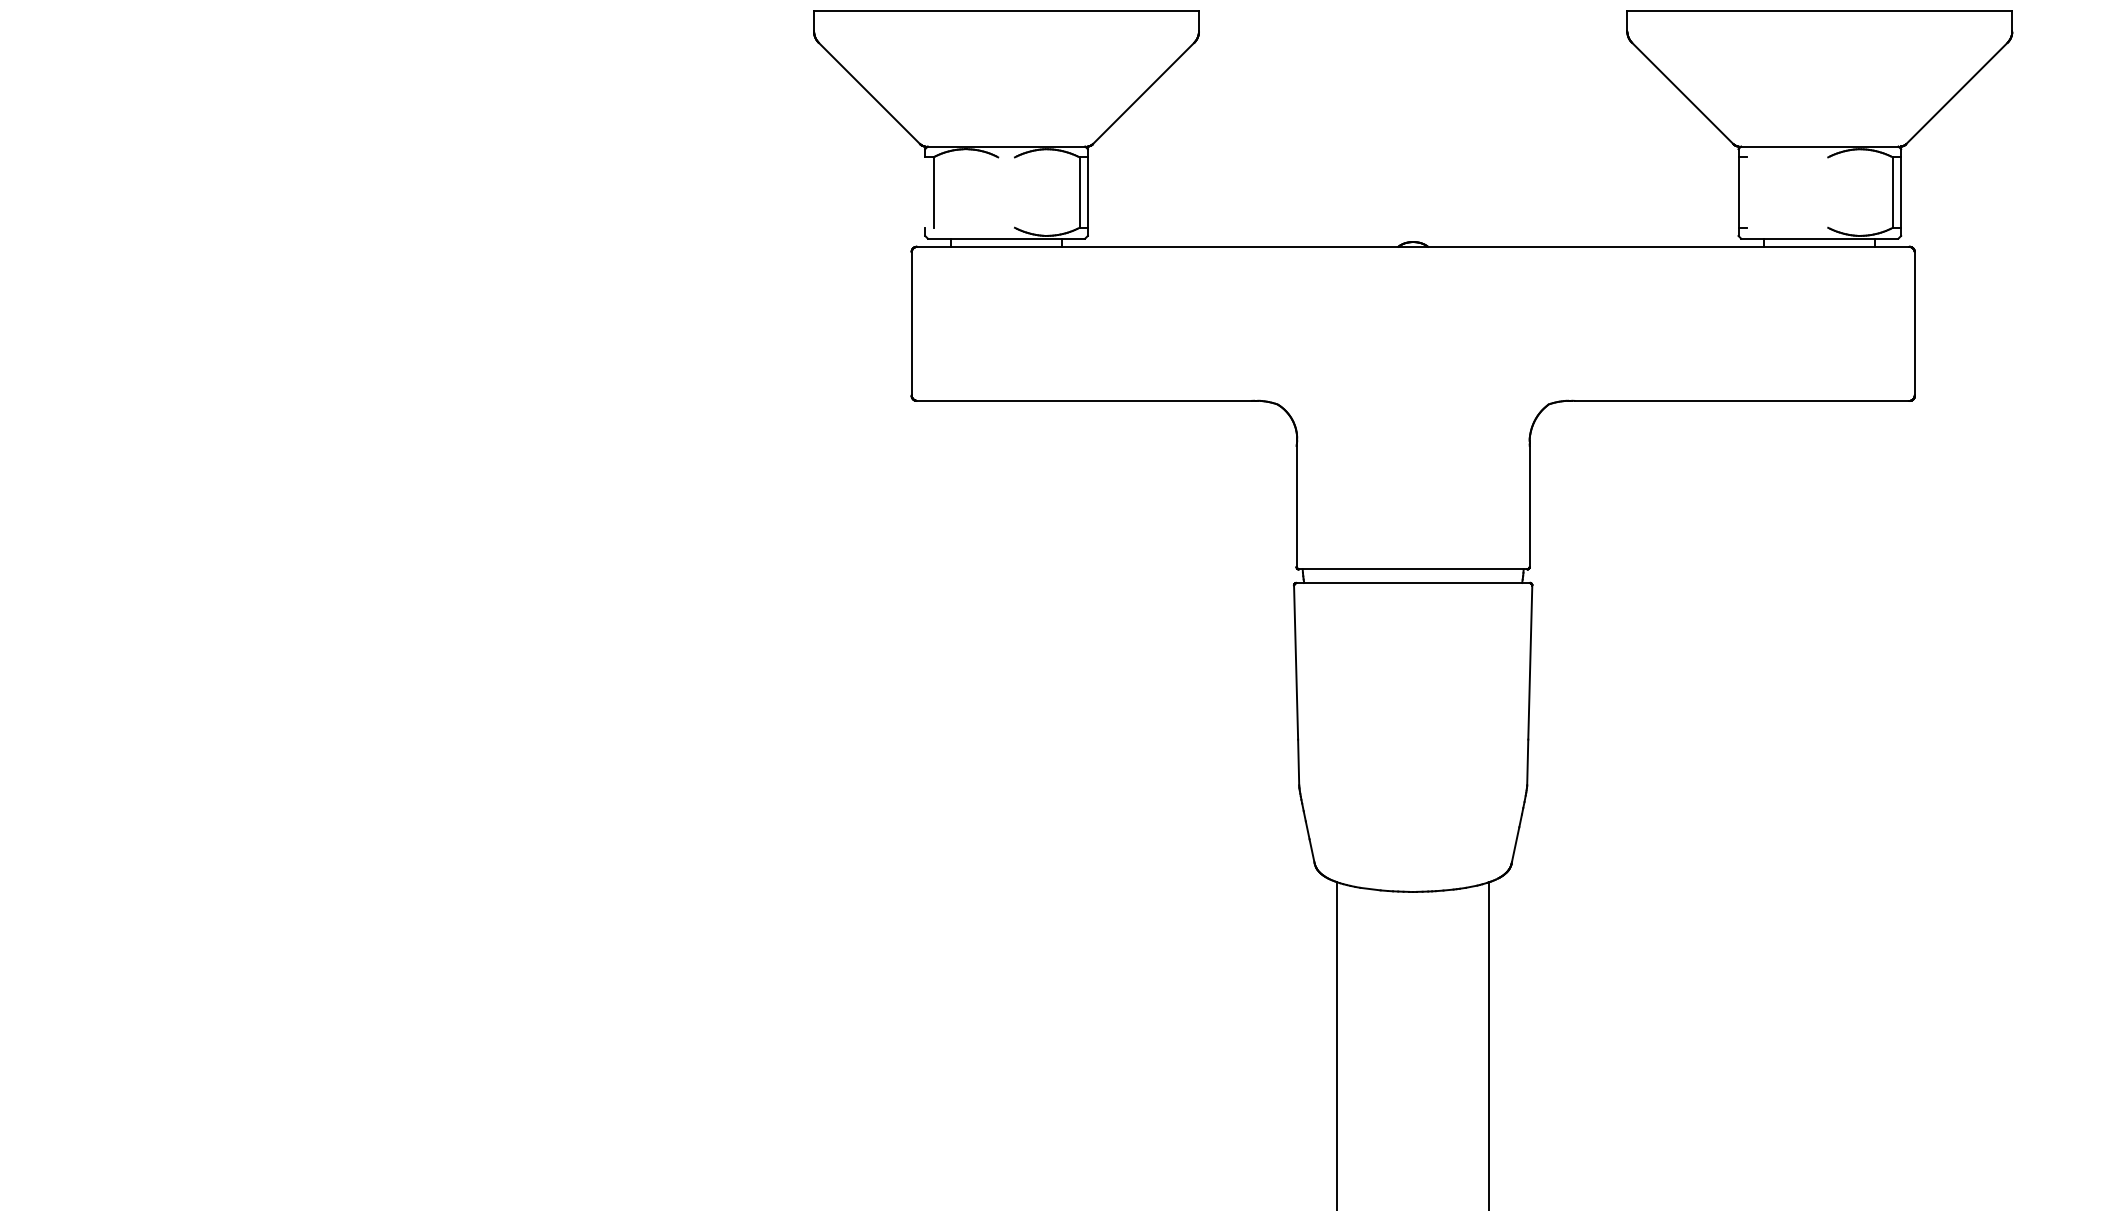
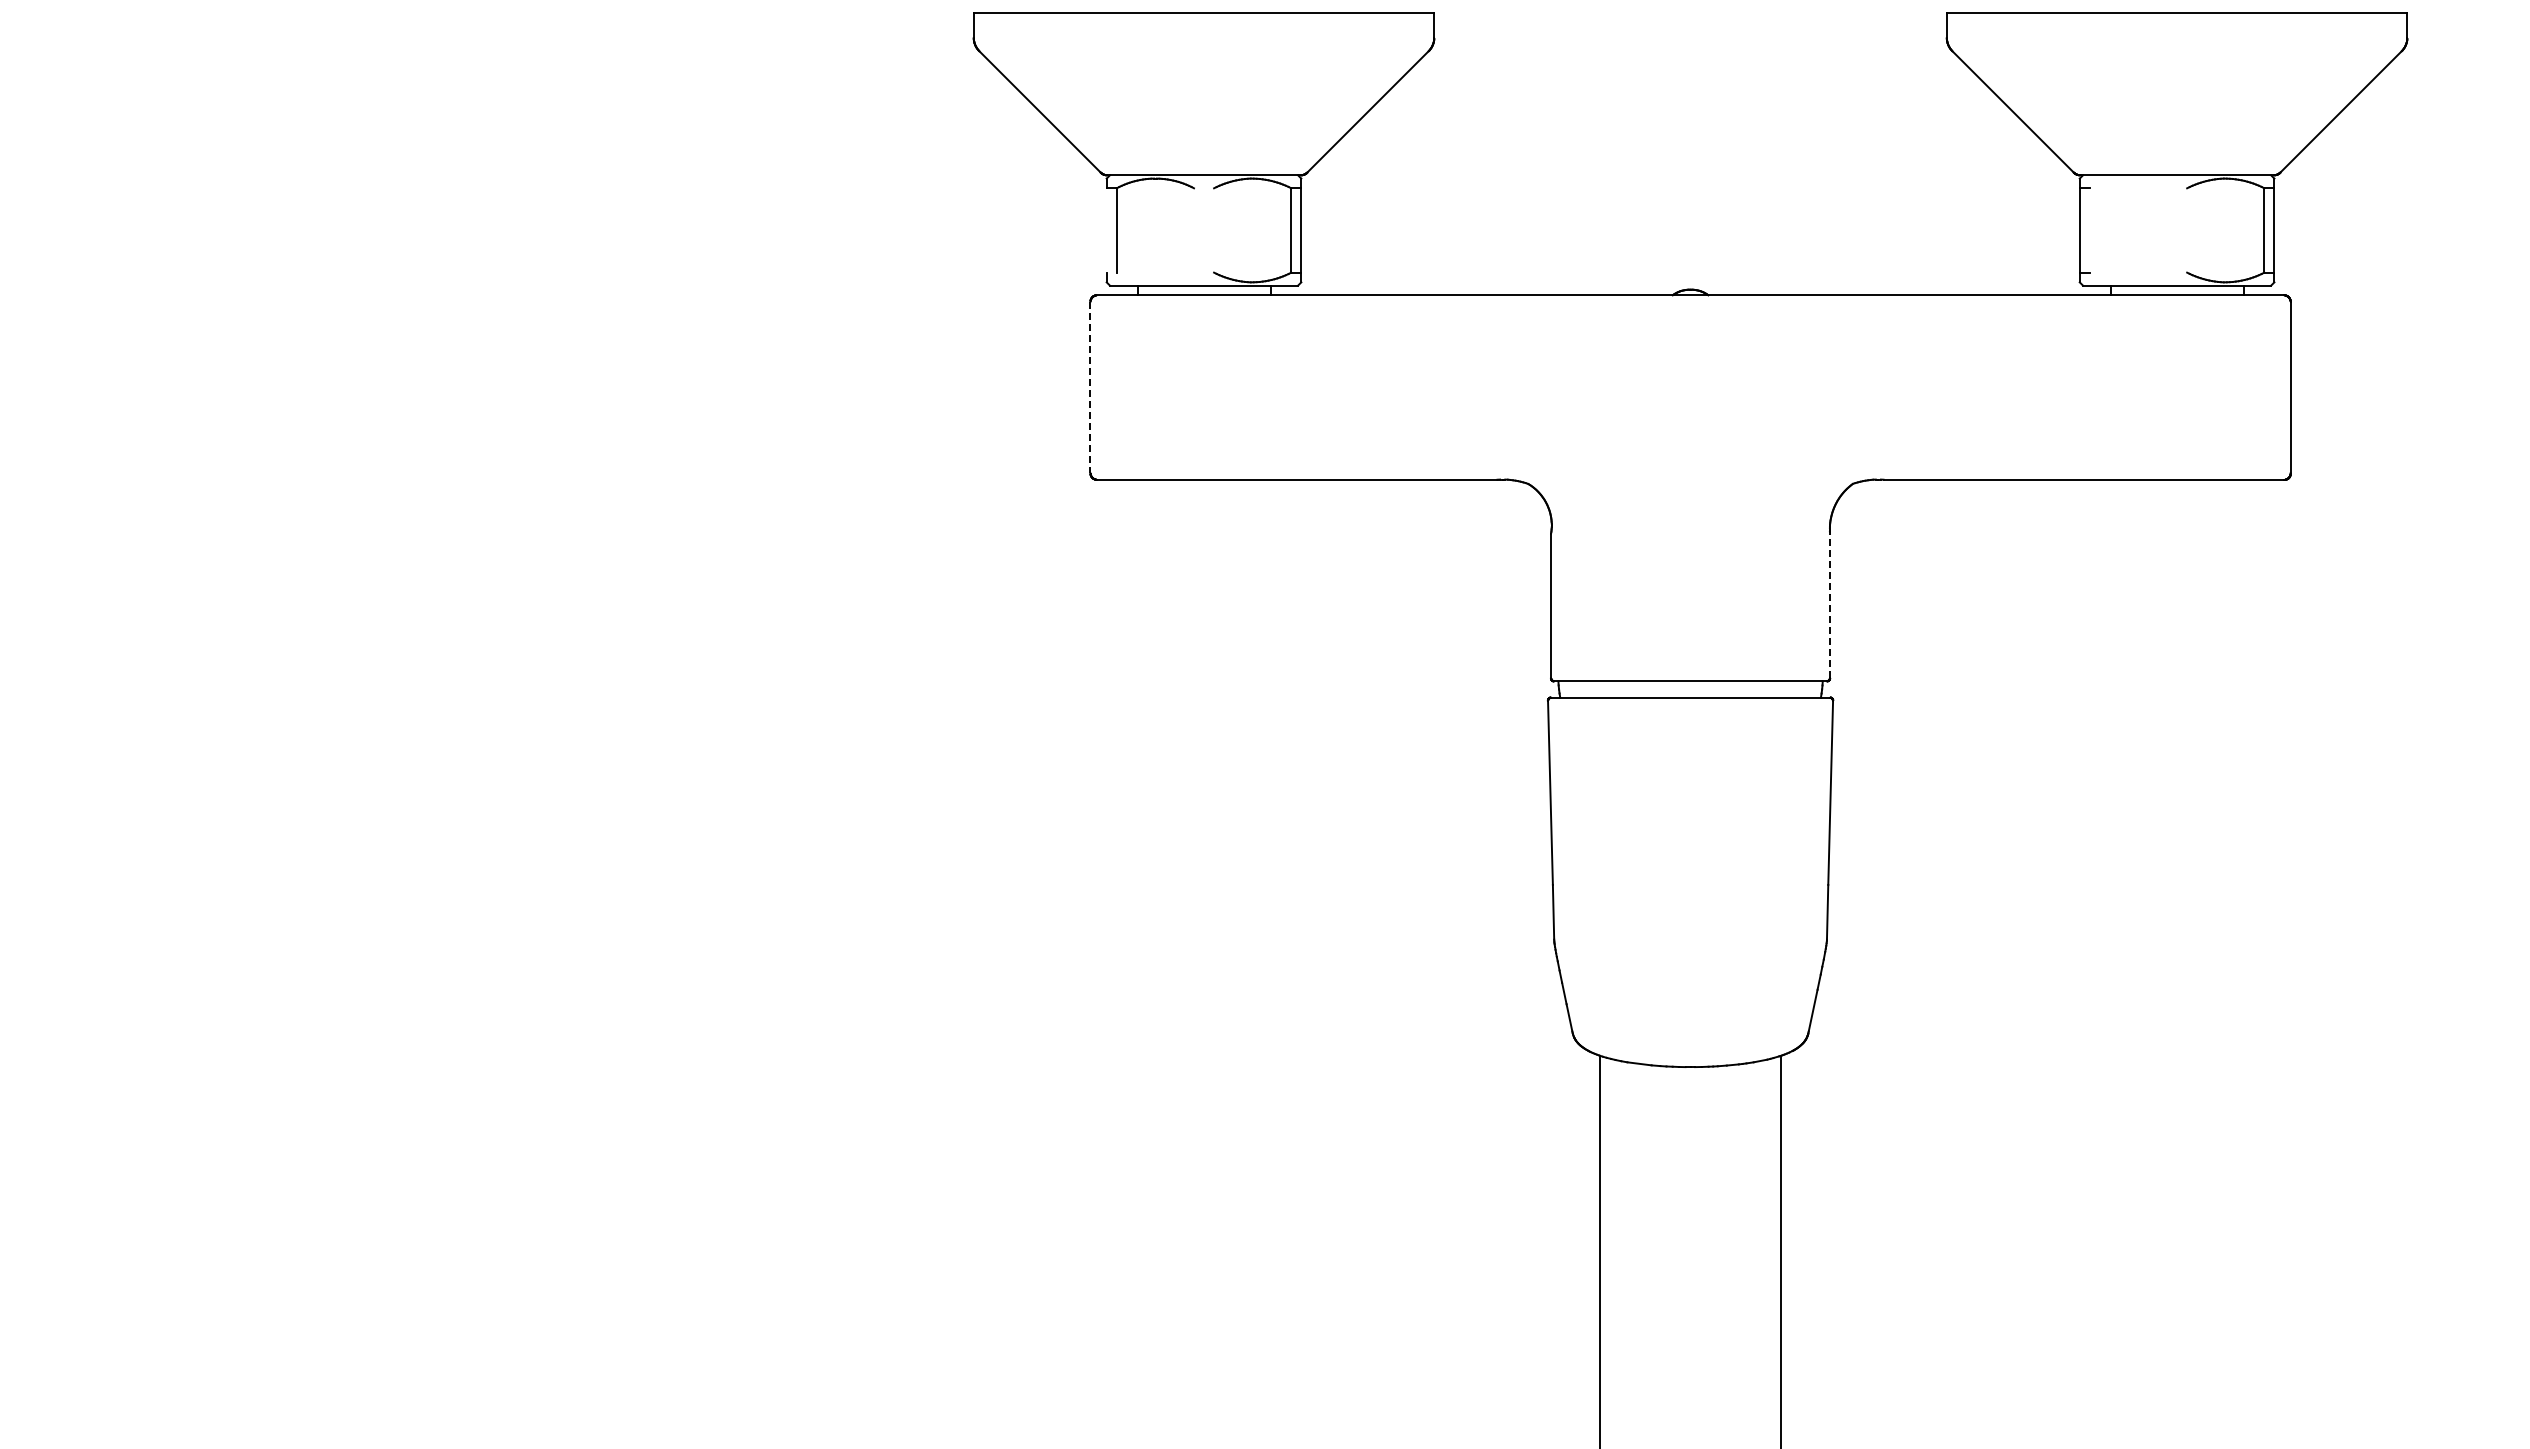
line: (911, 323) -> (1090, 387), solid -> dashed
line: (1530, 506) -> (1830, 605), solid -> dashed

